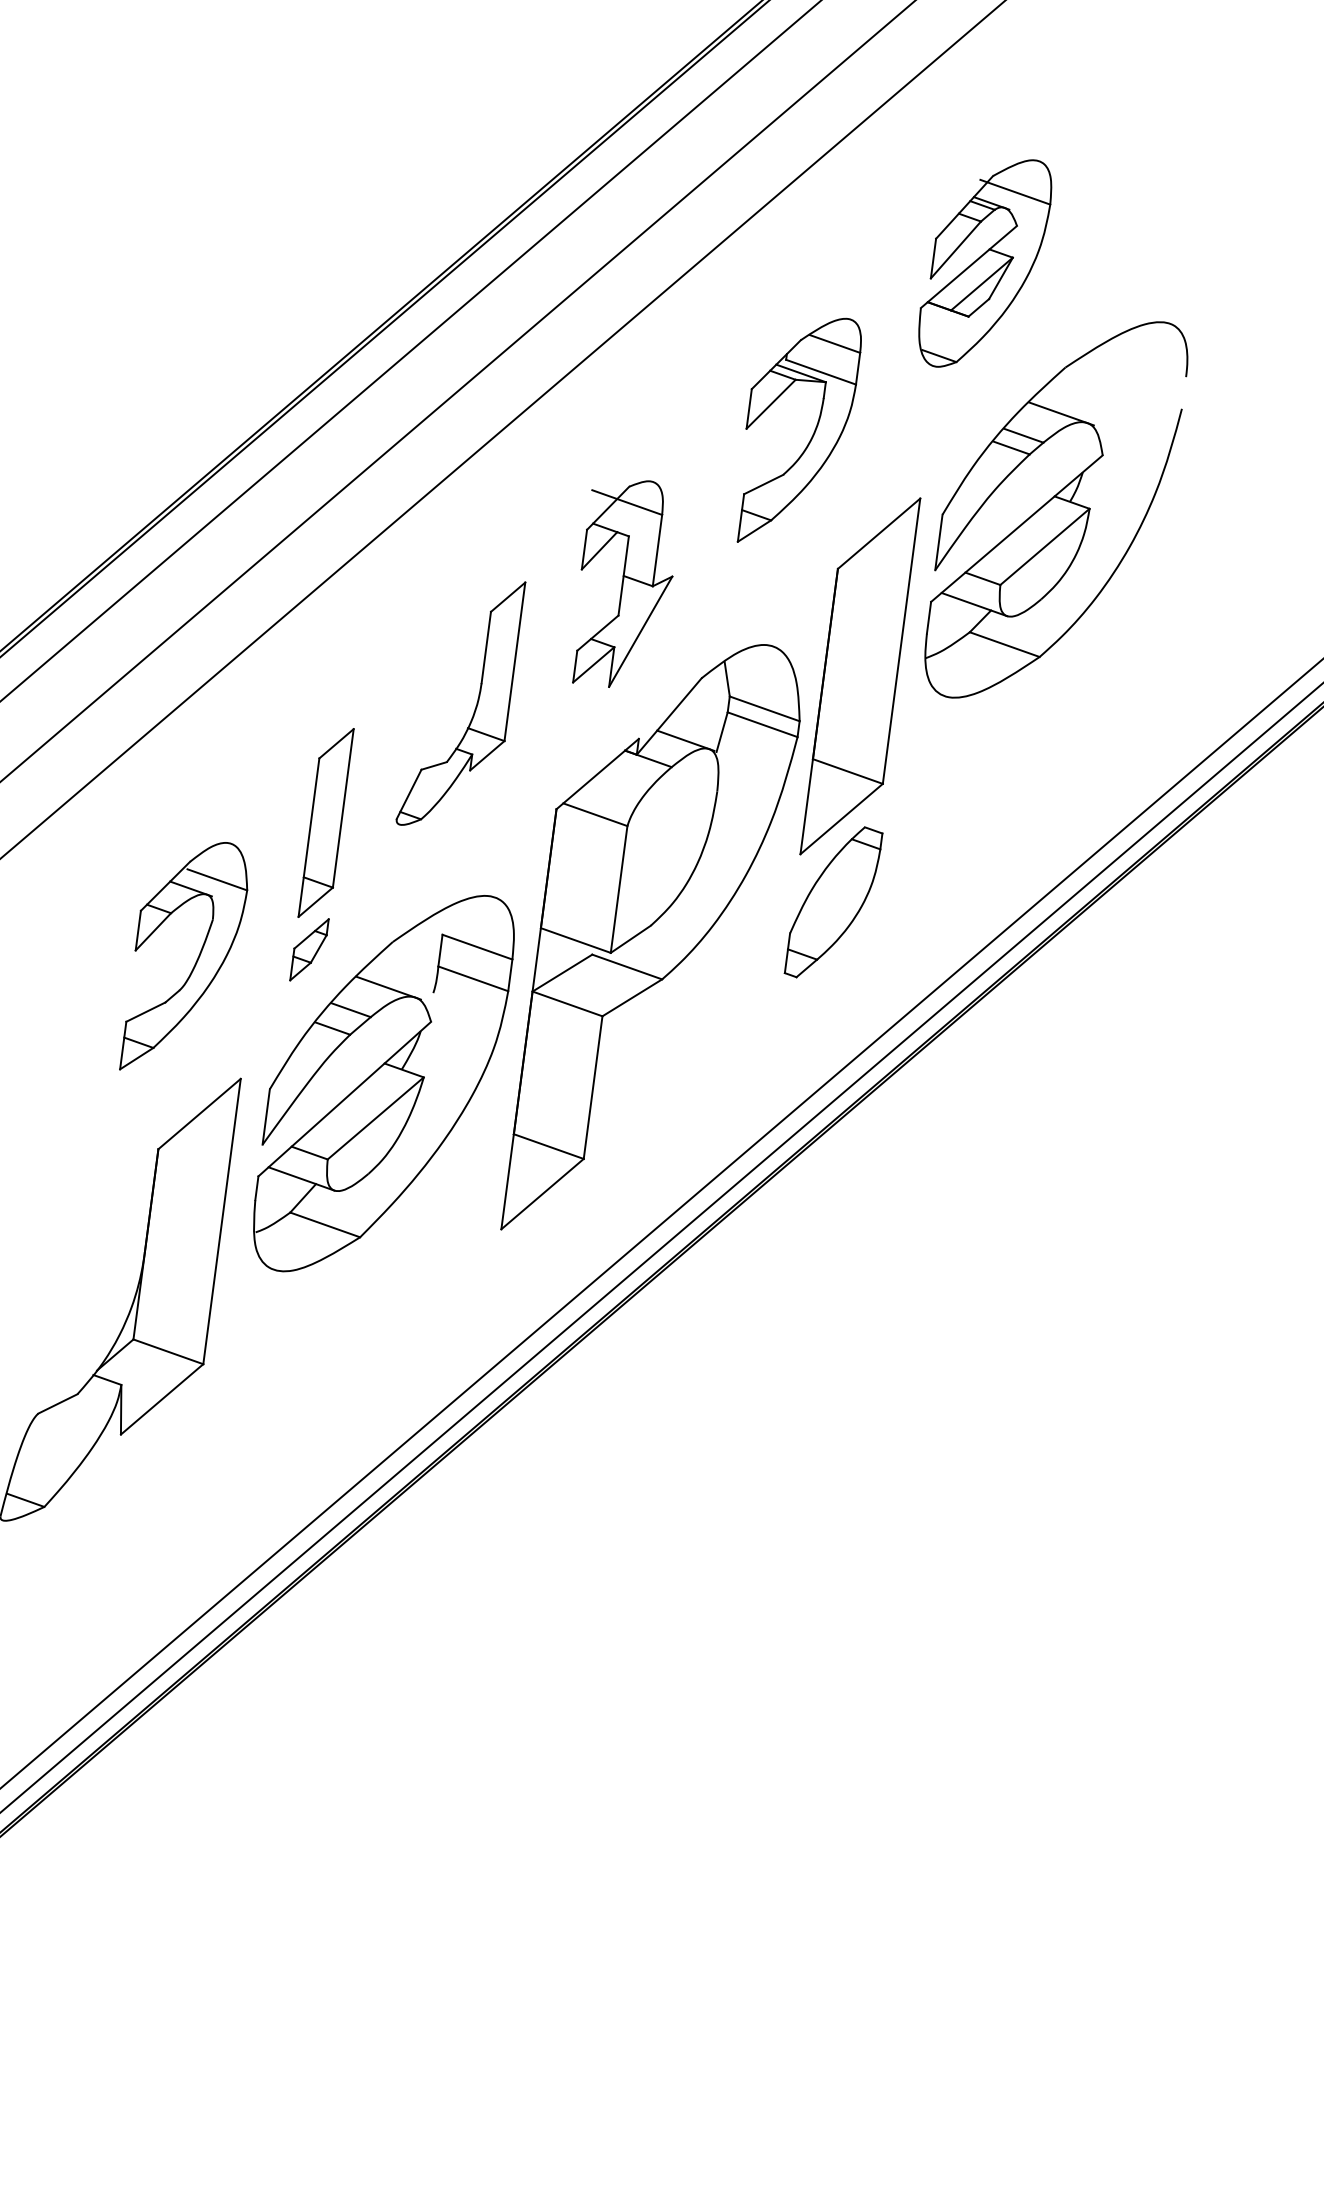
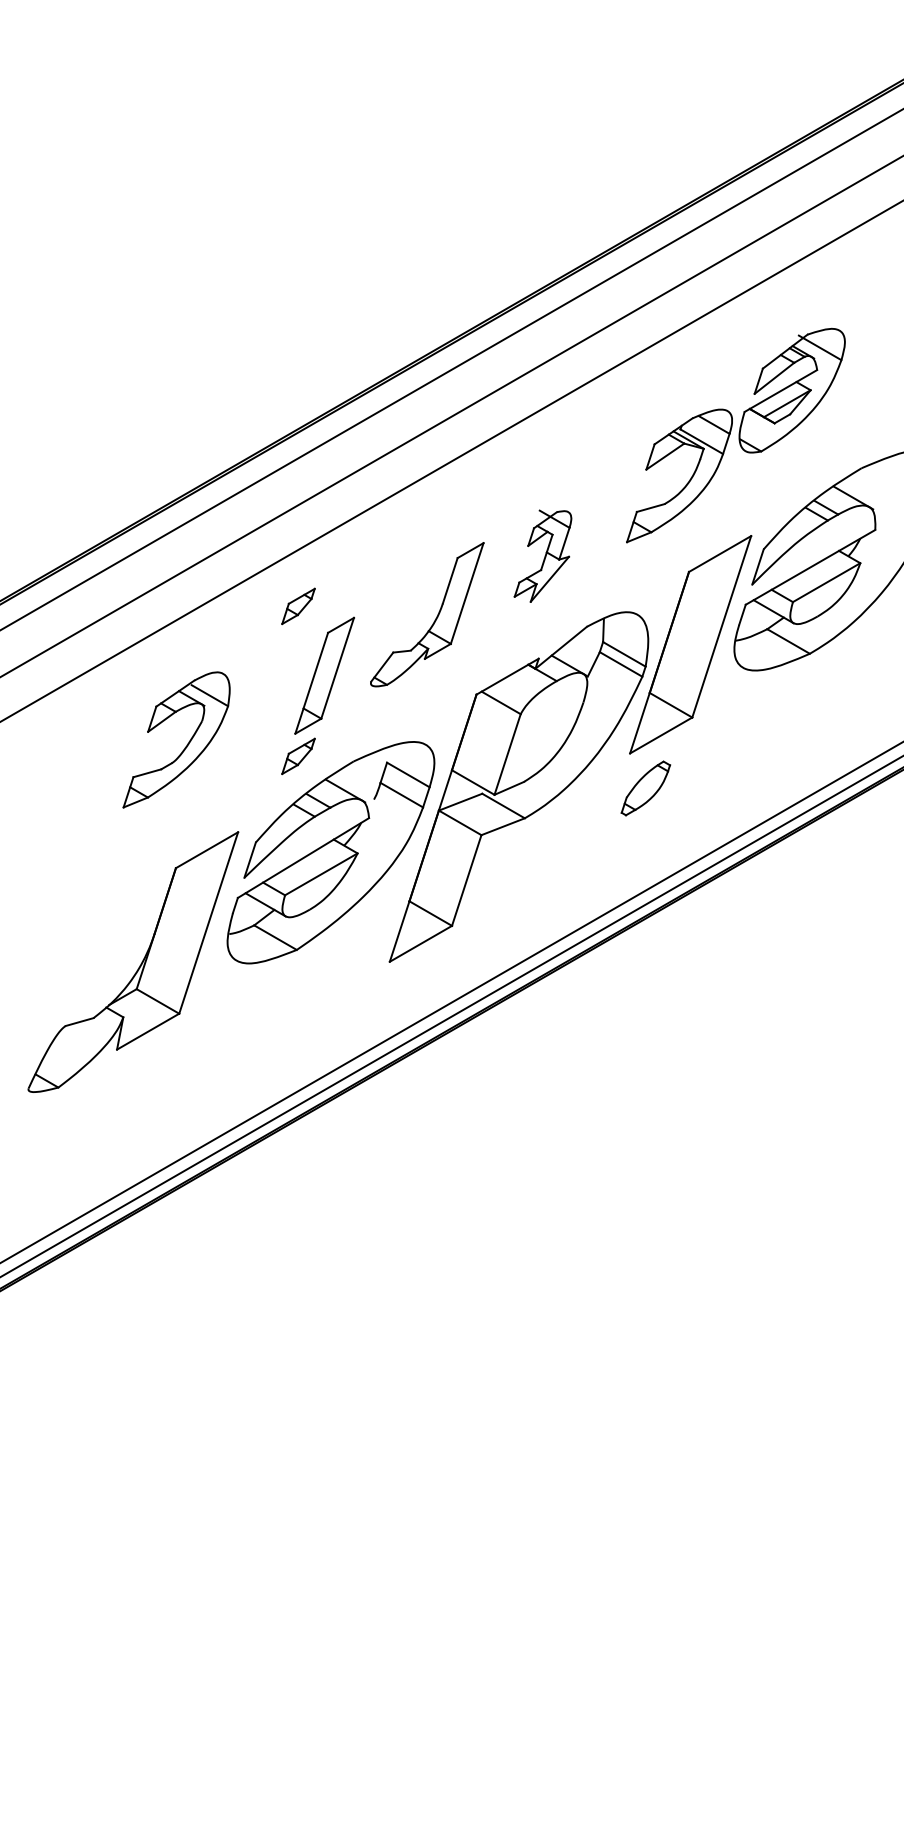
part: (984, 263) -> (791, 390), moved
part: (616, 586) -> (542, 556), size x0.7
part: (268, 727) -> (298, 606), added
part: (832, 901) -> (645, 788), size x0.6
part: (193, 963) -> (184, 747), moved

